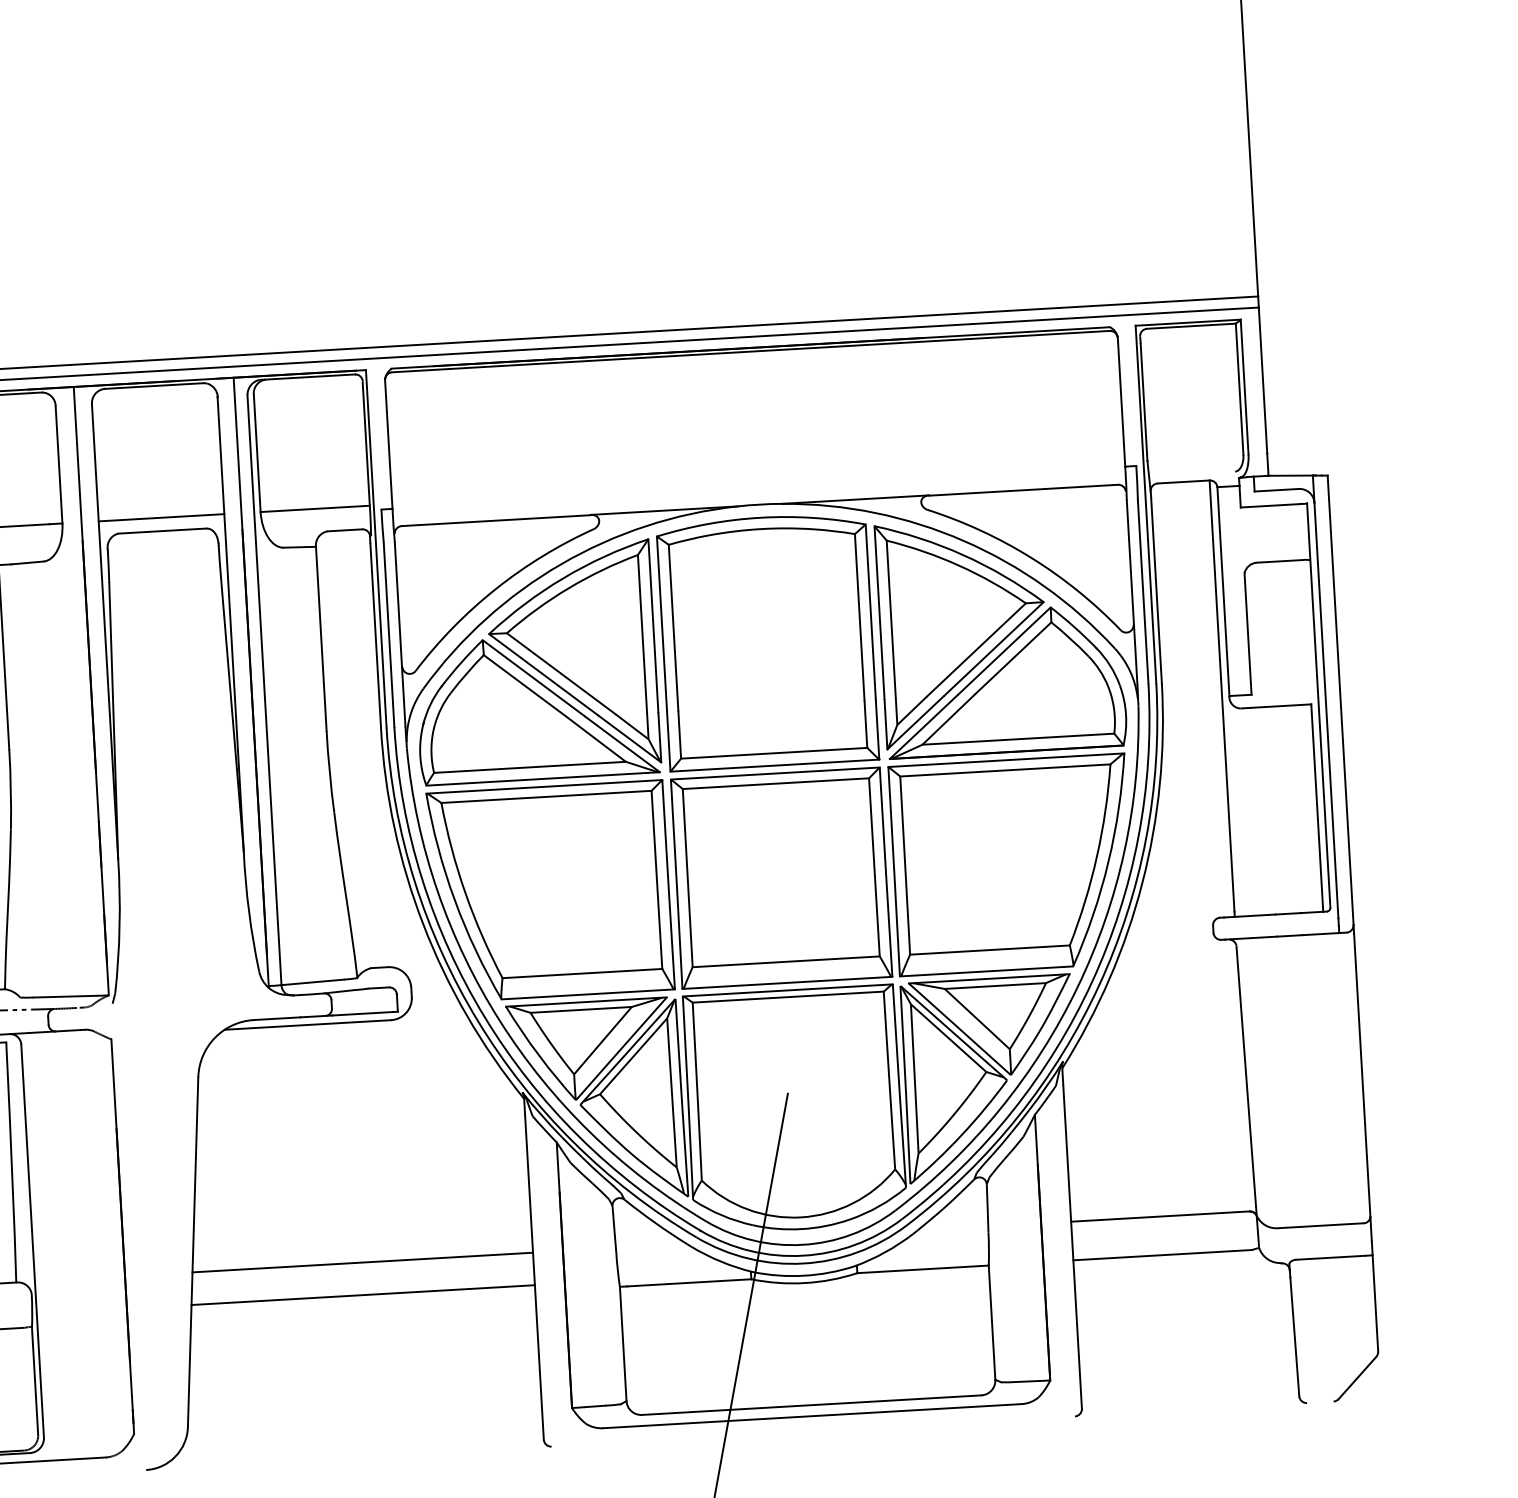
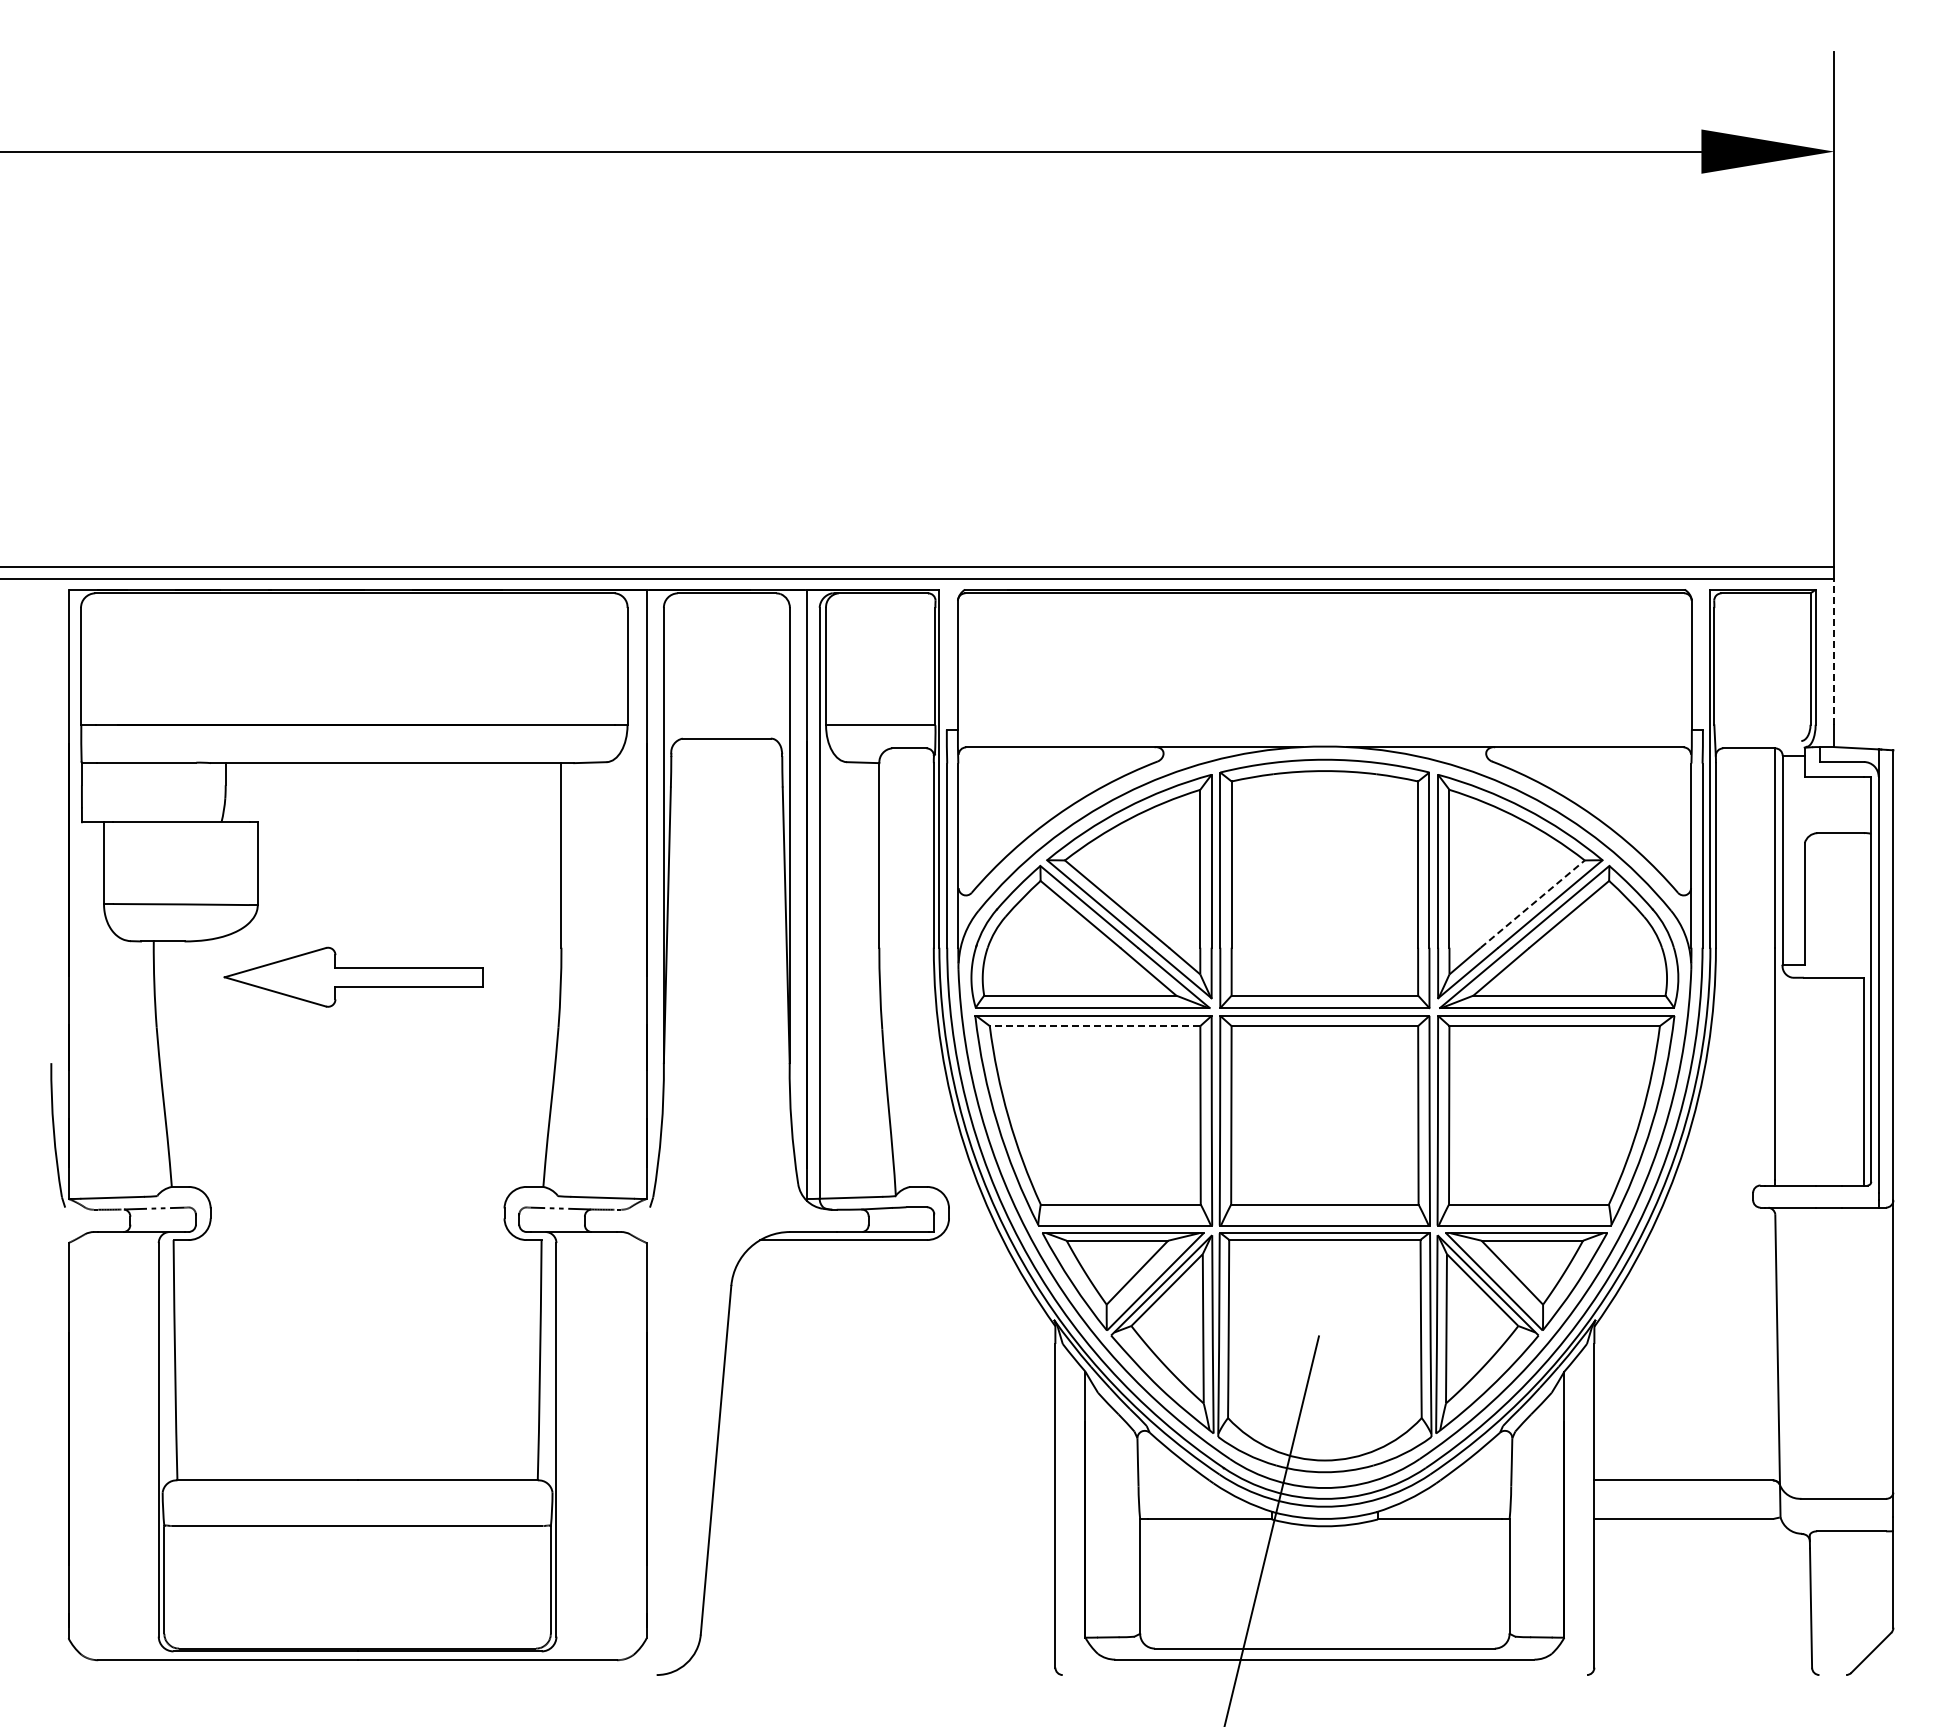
line: (1263, 380) -> (1834, 651), solid -> dashed
line: (161, 518) -> (726, 725), removed
line: (976, 650) -> (1532, 904), solid -> dashed
line: (545, 797) -> (1094, 1026), solid -> dashed
line: (362, 1262) -> (884, 1480), removed
line: (363, 1294) -> (883, 1512), removed

